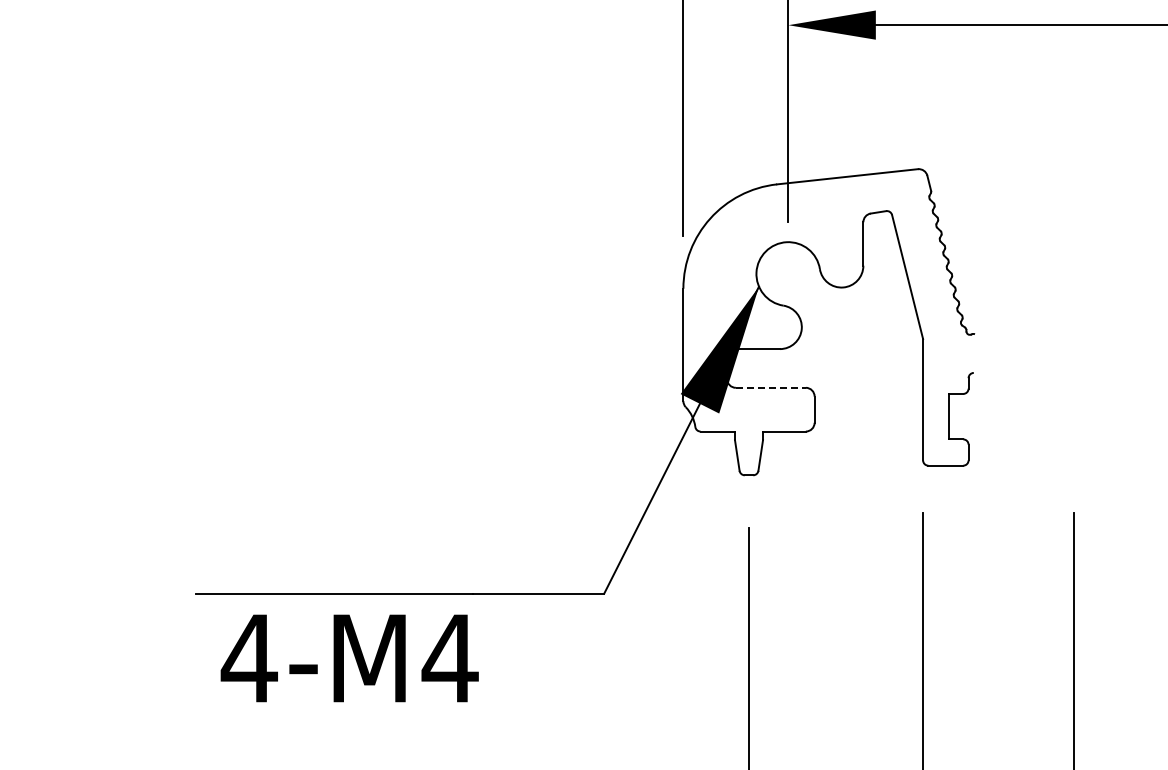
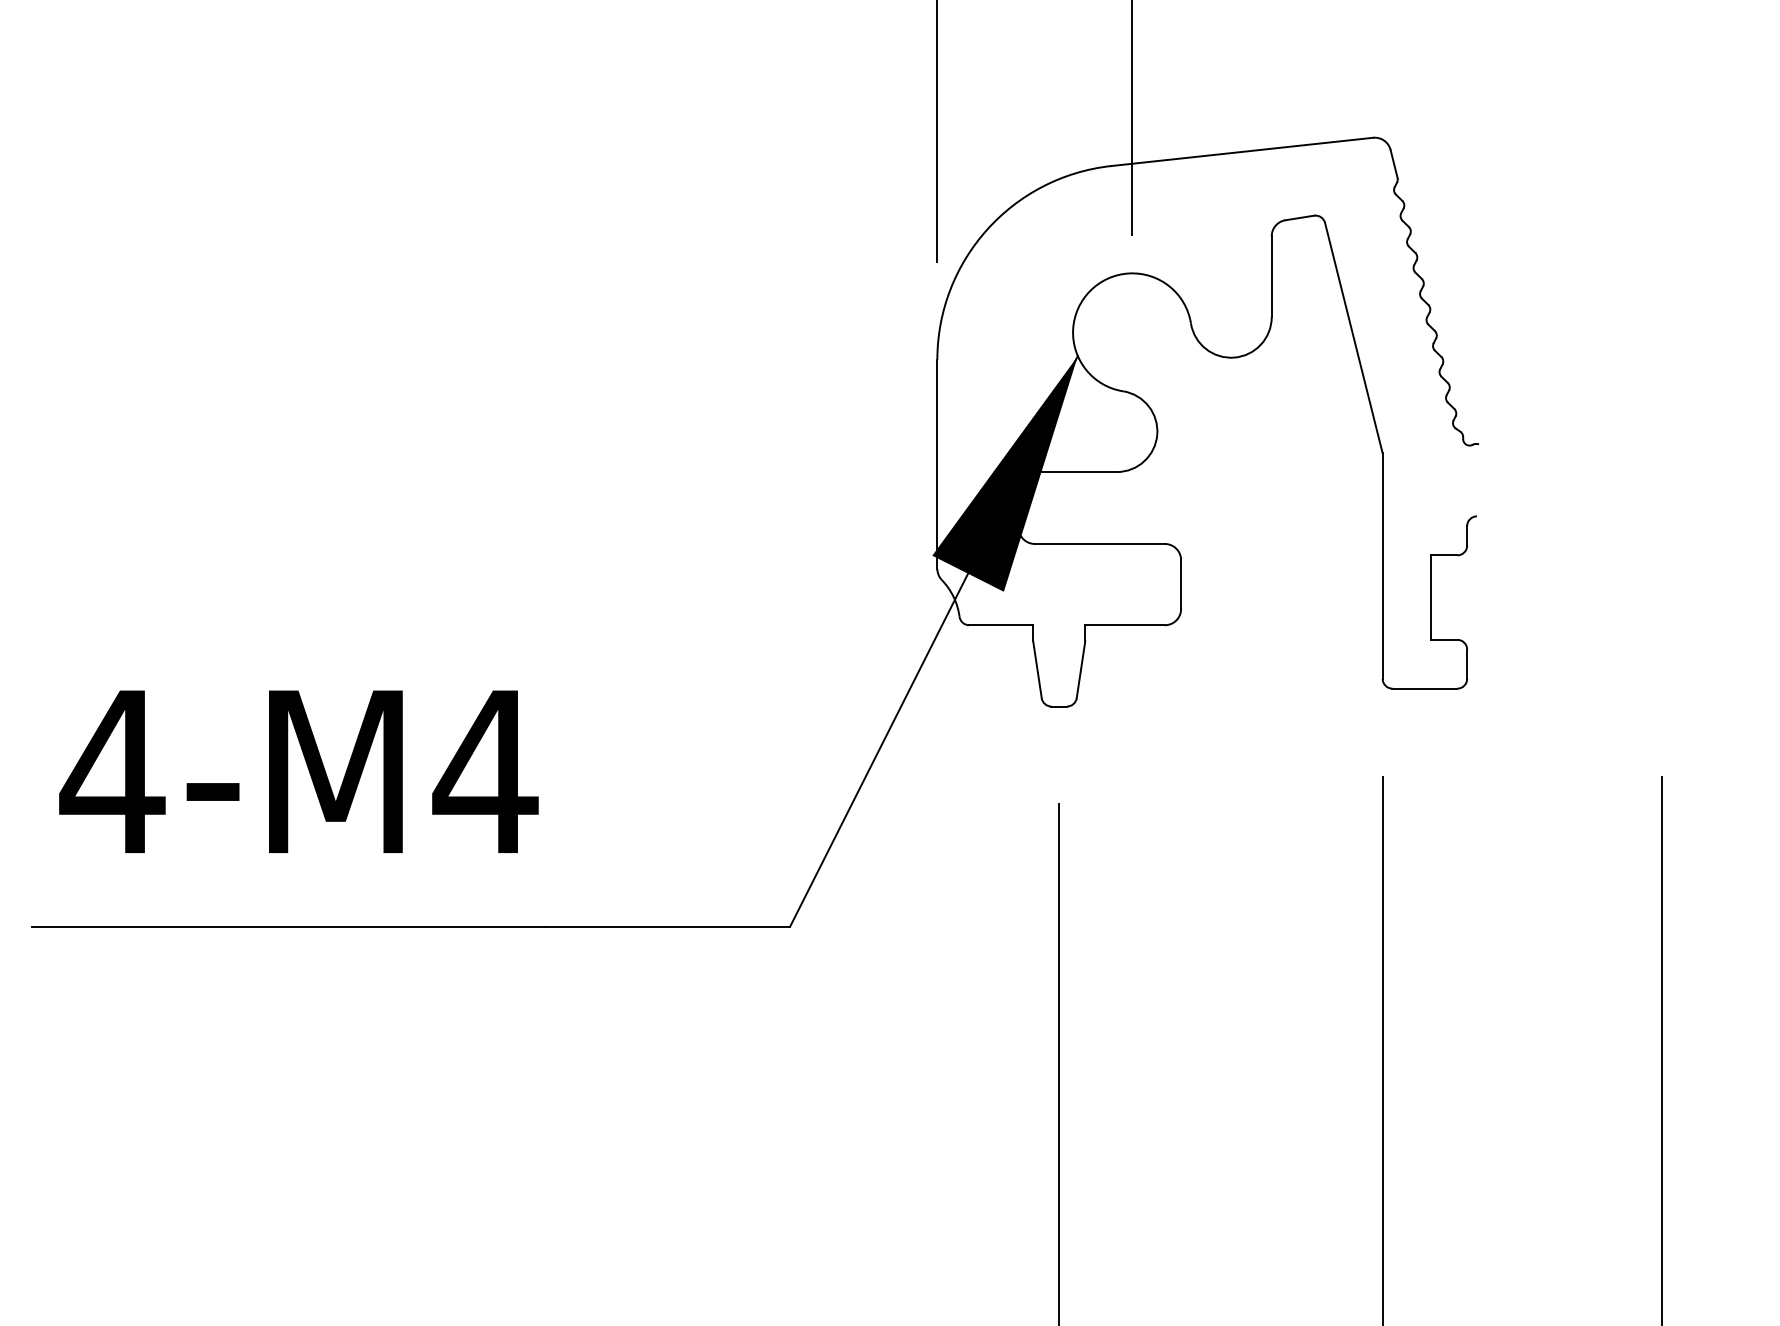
line: (770, 387) -> (1099, 543), dashed -> solid
text: (349, 658) -> (298, 771), moved

